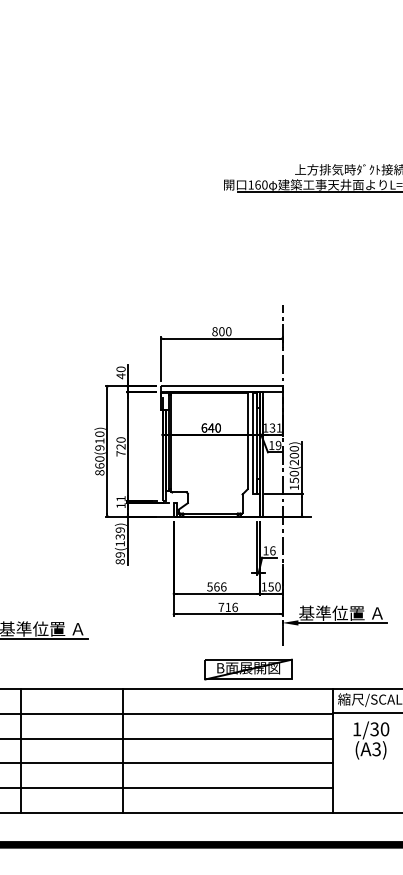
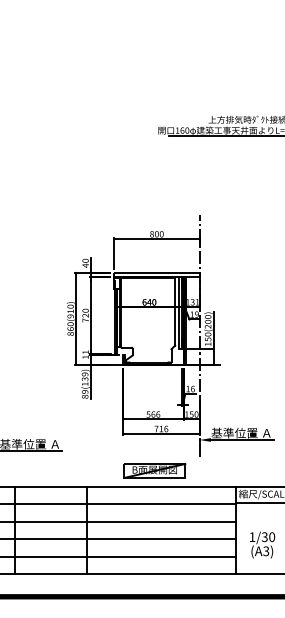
part: (248, 668) -> (154, 470), moved
text: (371, 739) -> (262, 544), moved

